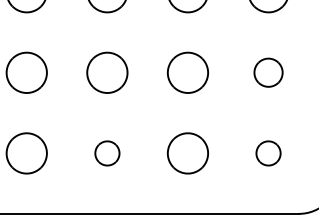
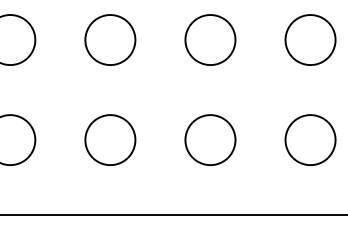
part: (268, 72) -> (310, 39), size x1.43
part: (107, 153) -> (110, 140), size x1.67
part: (268, 153) -> (310, 140), size x1.67

